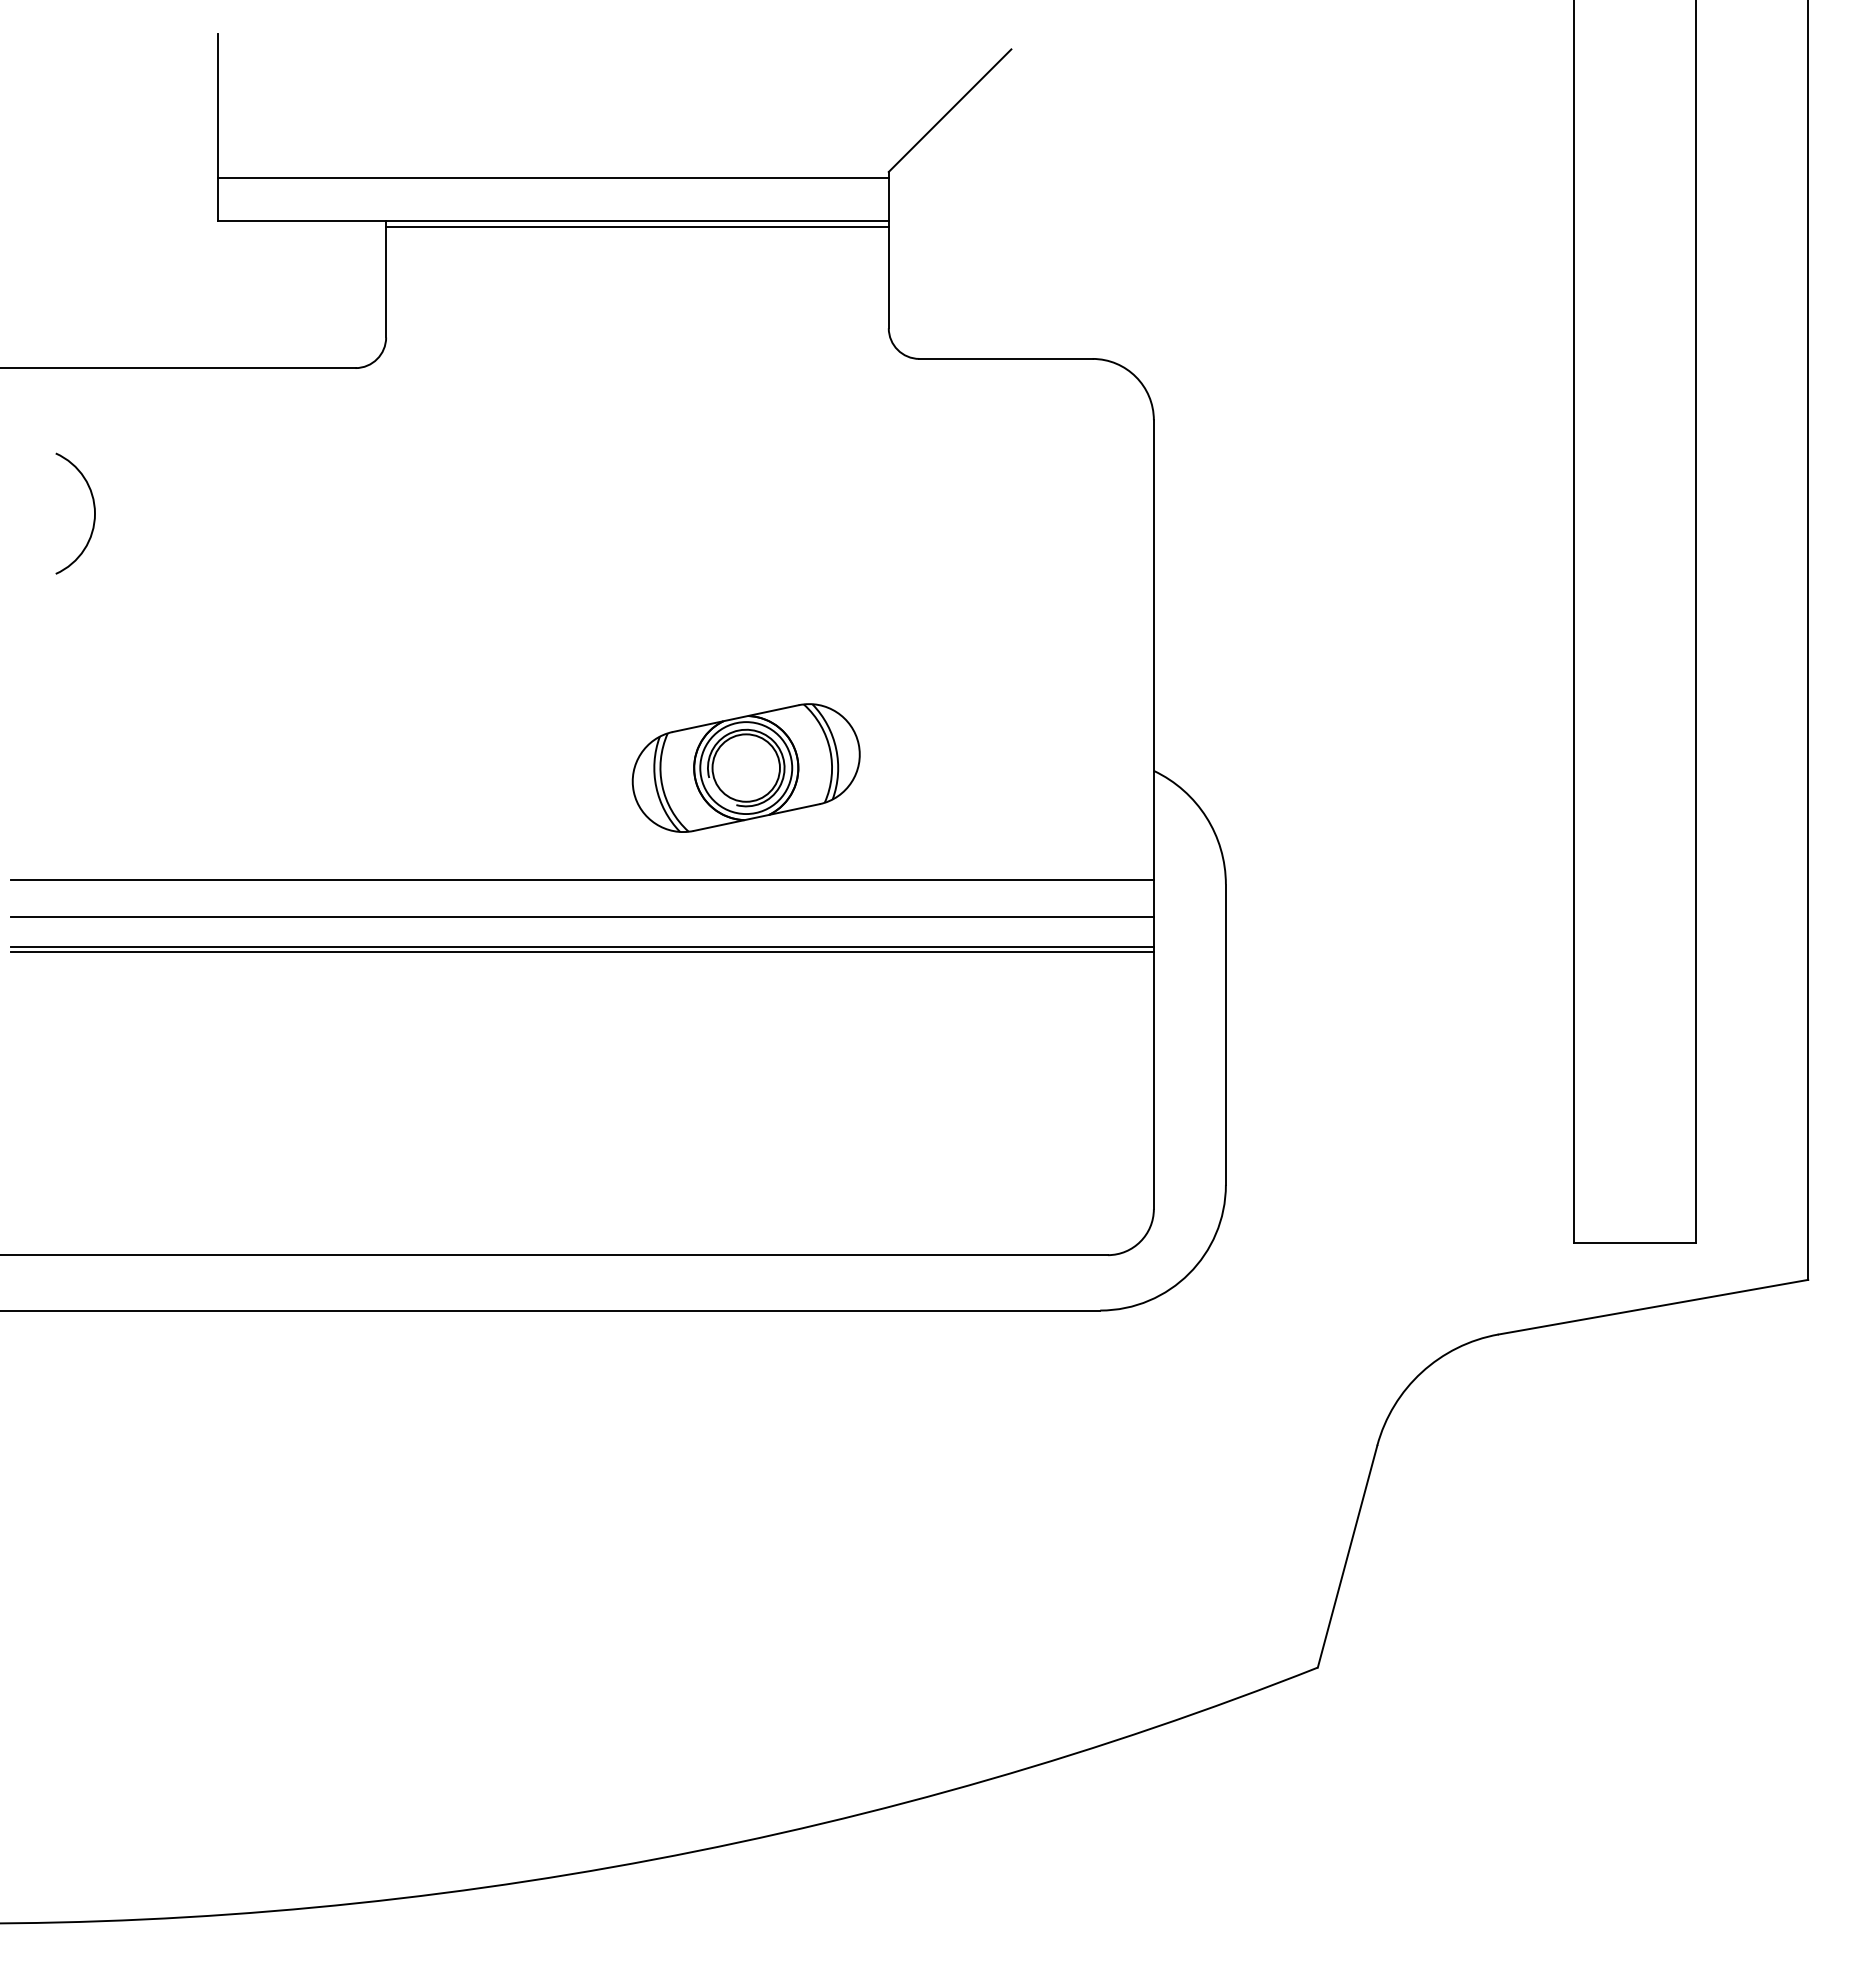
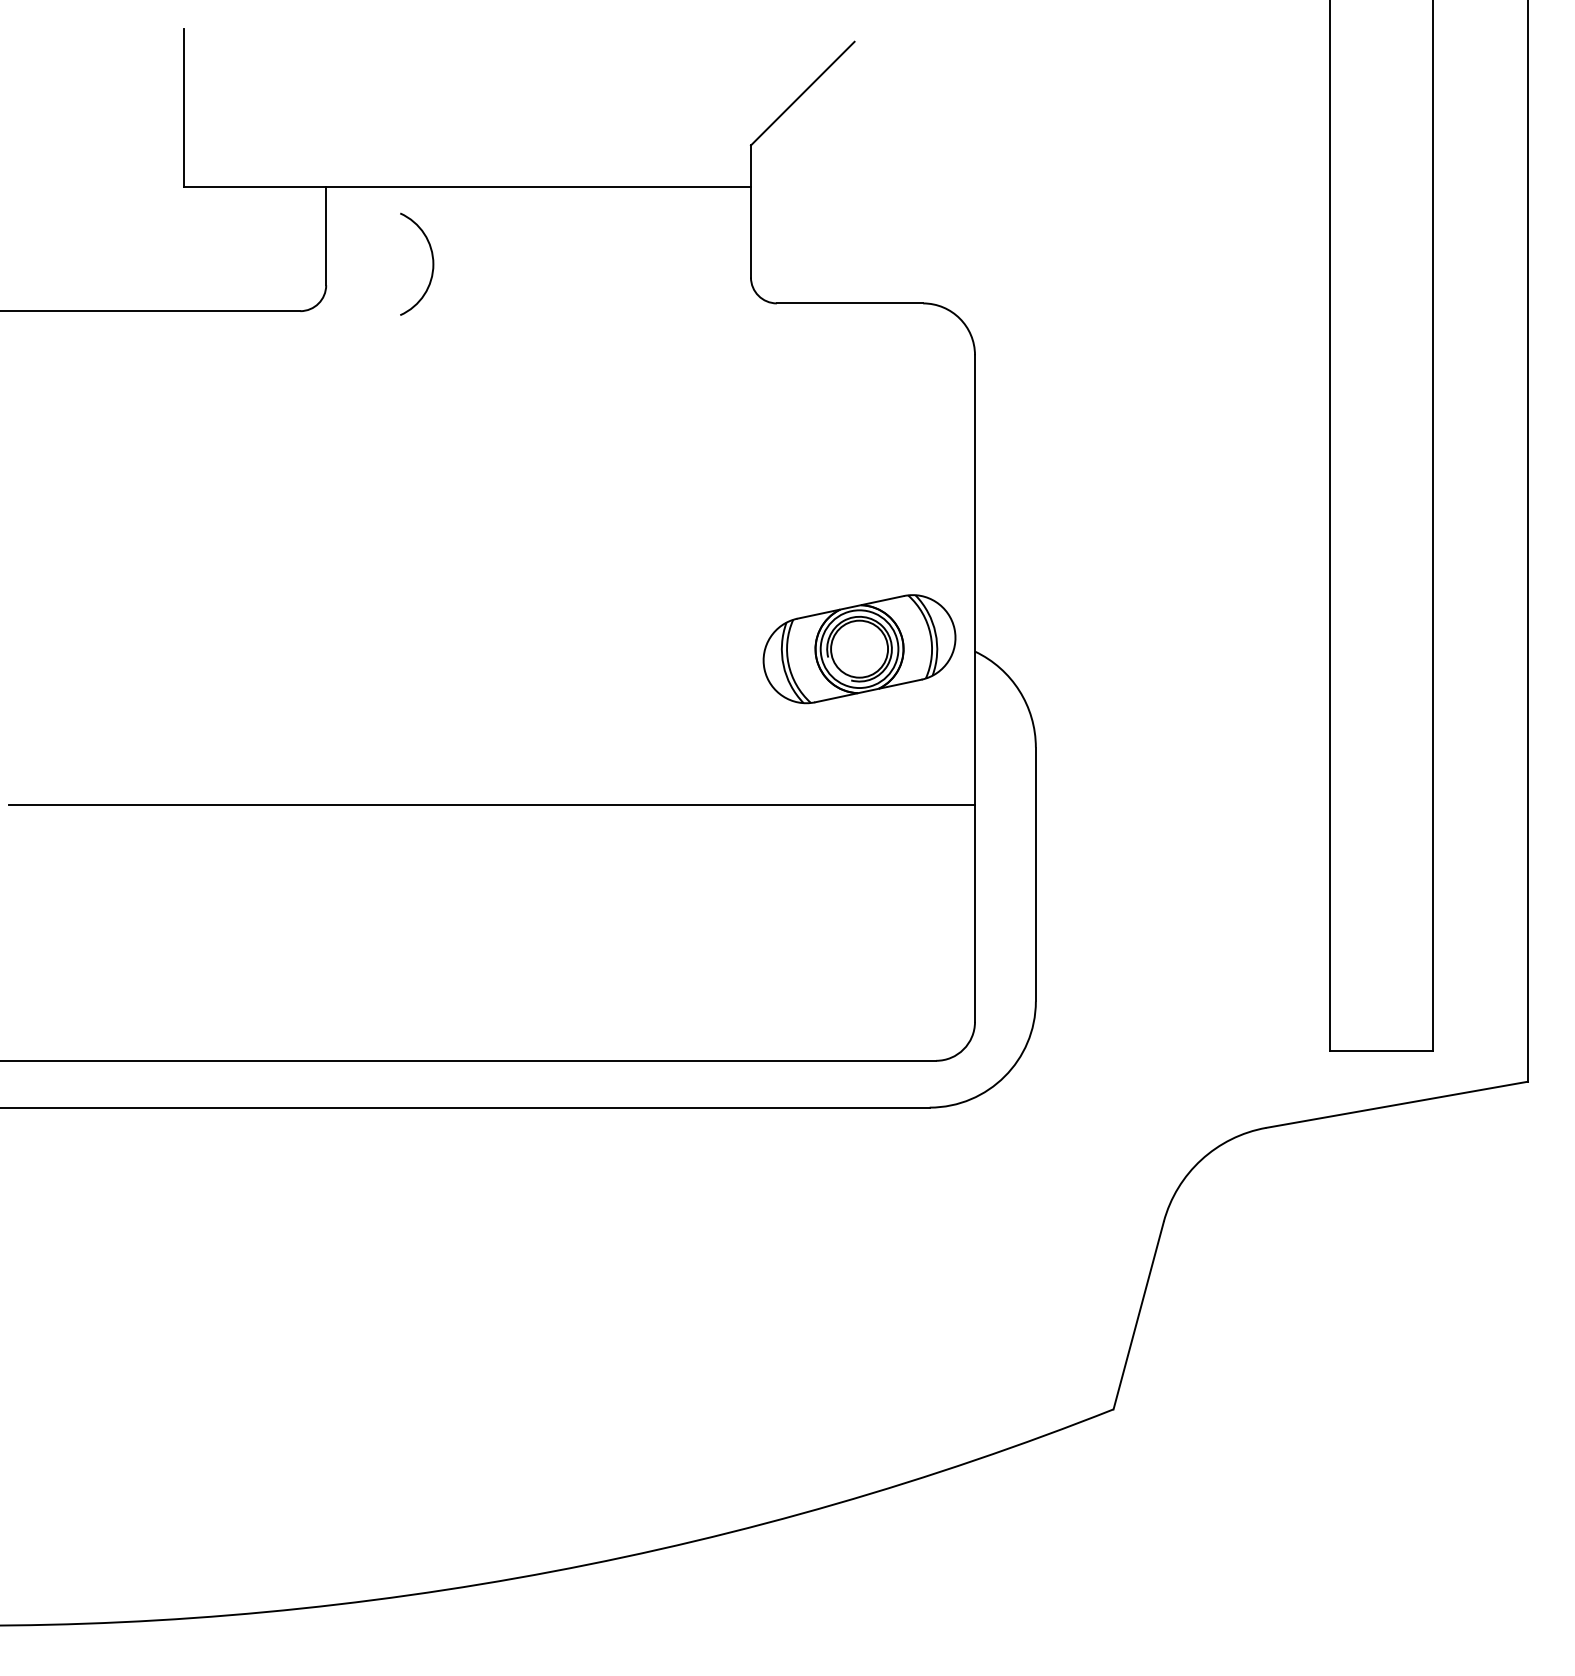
line: (552, 178) -> (466, 150), removed
line: (637, 227) -> (538, 192), removed
arc: (93, 508) -> (432, 259), moved
part: (745, 767) -> (858, 648), moved
line: (581, 879) -> (491, 743), removed
line: (581, 916) -> (491, 774), removed
line: (581, 946) -> (491, 799), removed

